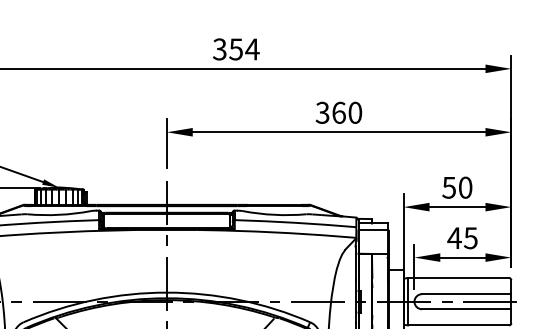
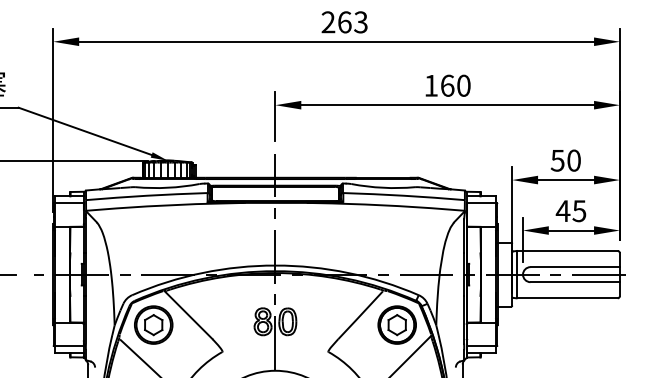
text: (235, 49) -> (344, 22), 354 -> 263
text: (321, 112) -> (430, 85), 360 -> 160

